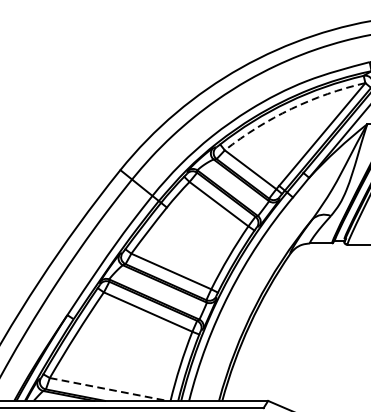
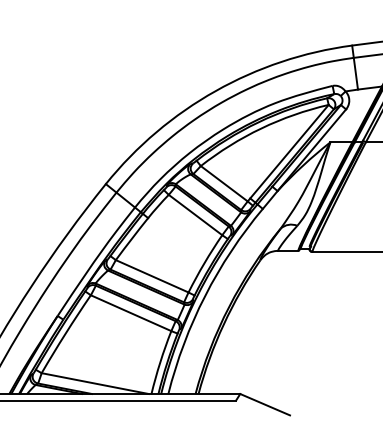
arc: (291, 109) -> (261, 128), dashed -> solid
line: (108, 389) -> (95, 383), dashed -> solid

